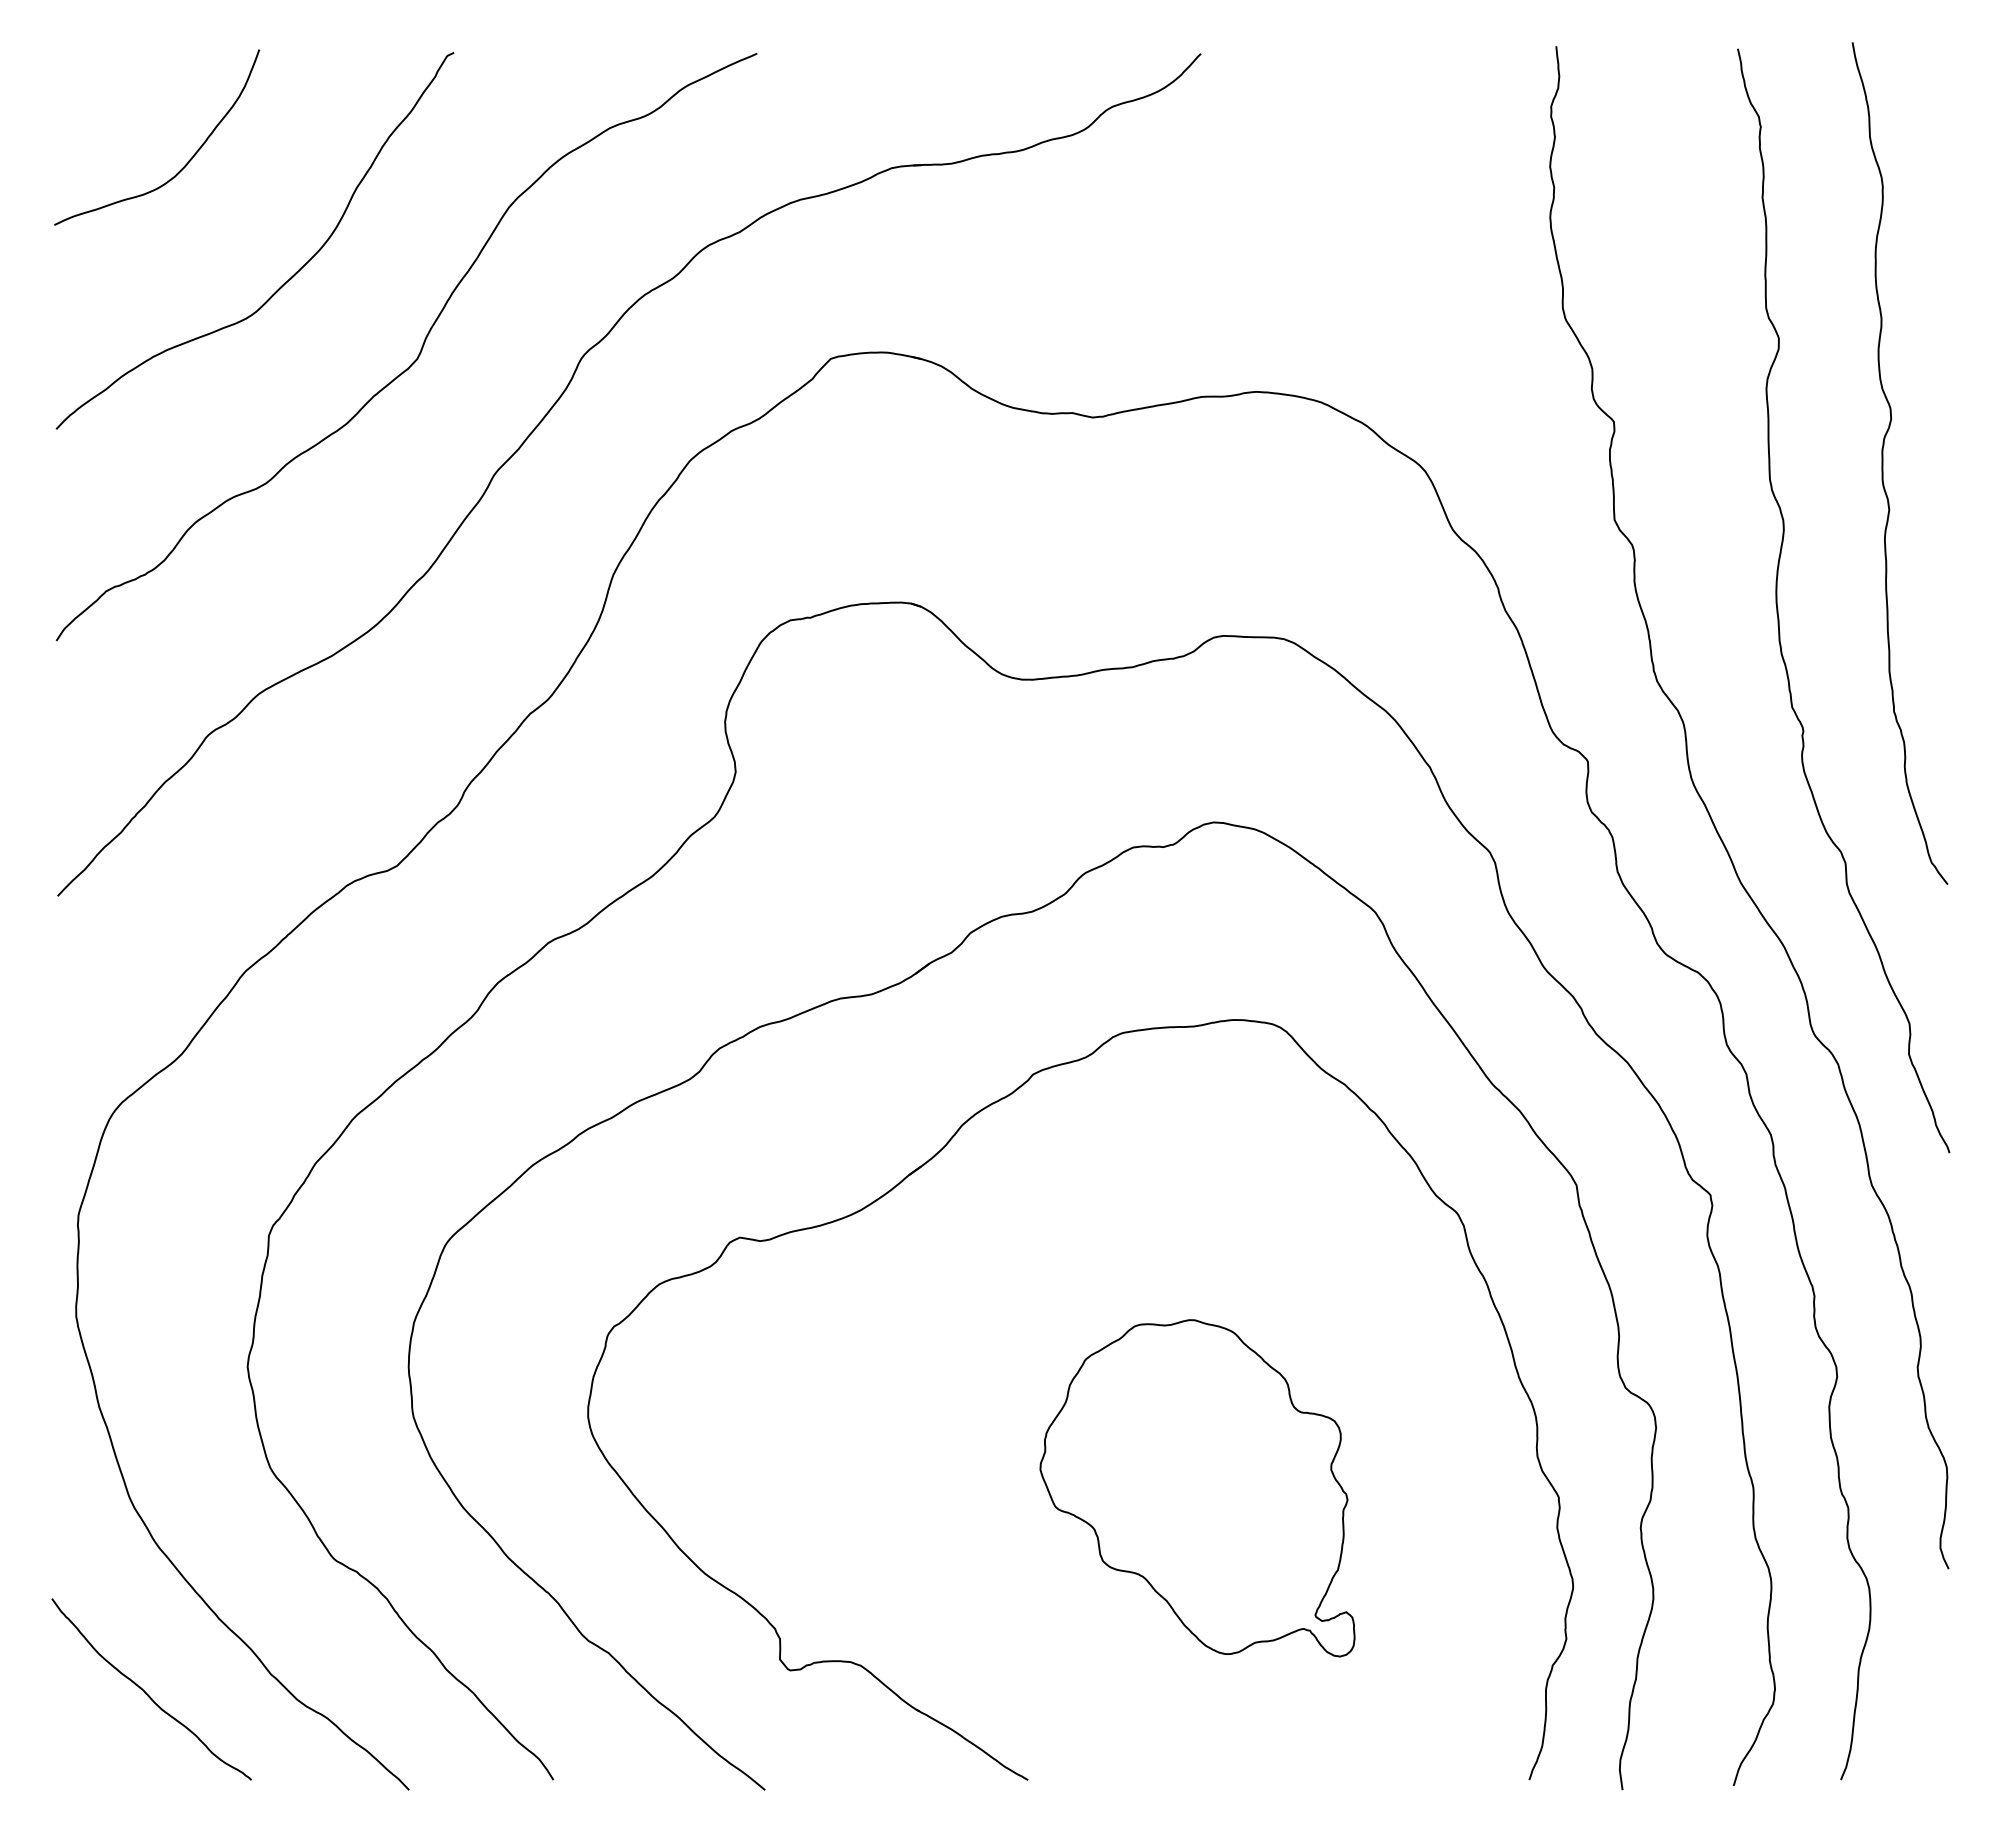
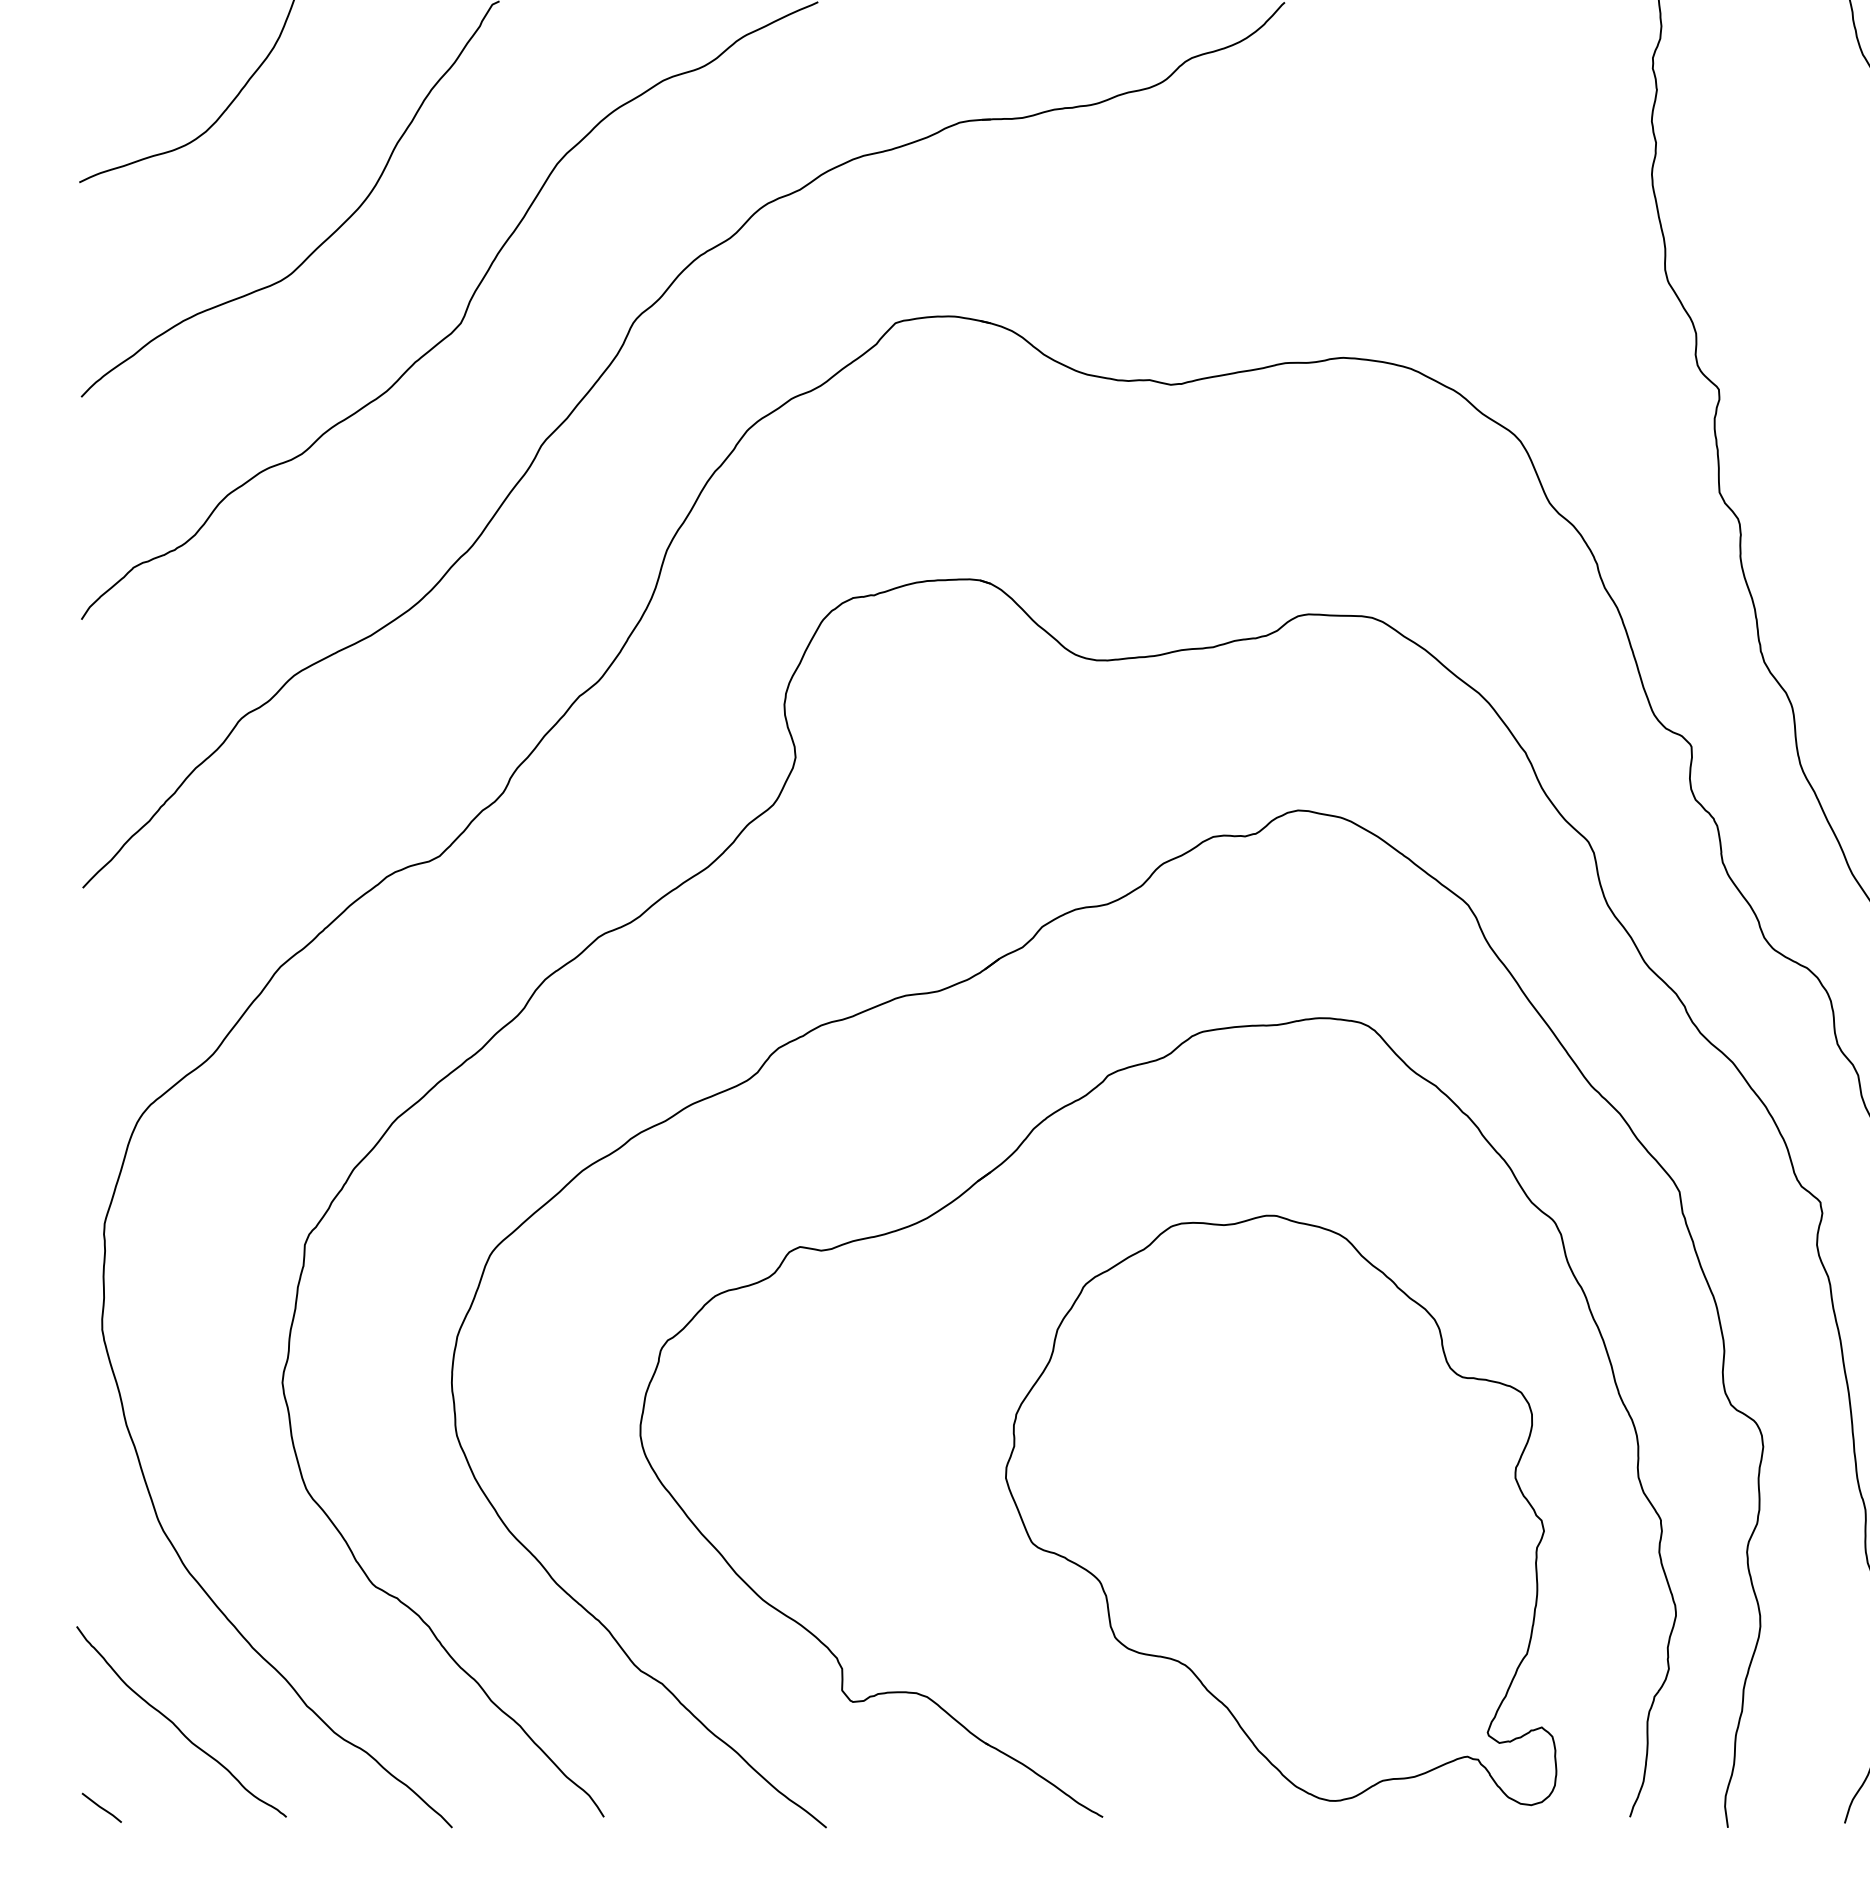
part: (1197, 1488) -> (1281, 1510), size x1.67
line: (75, 1770) -> (101, 1807), added

